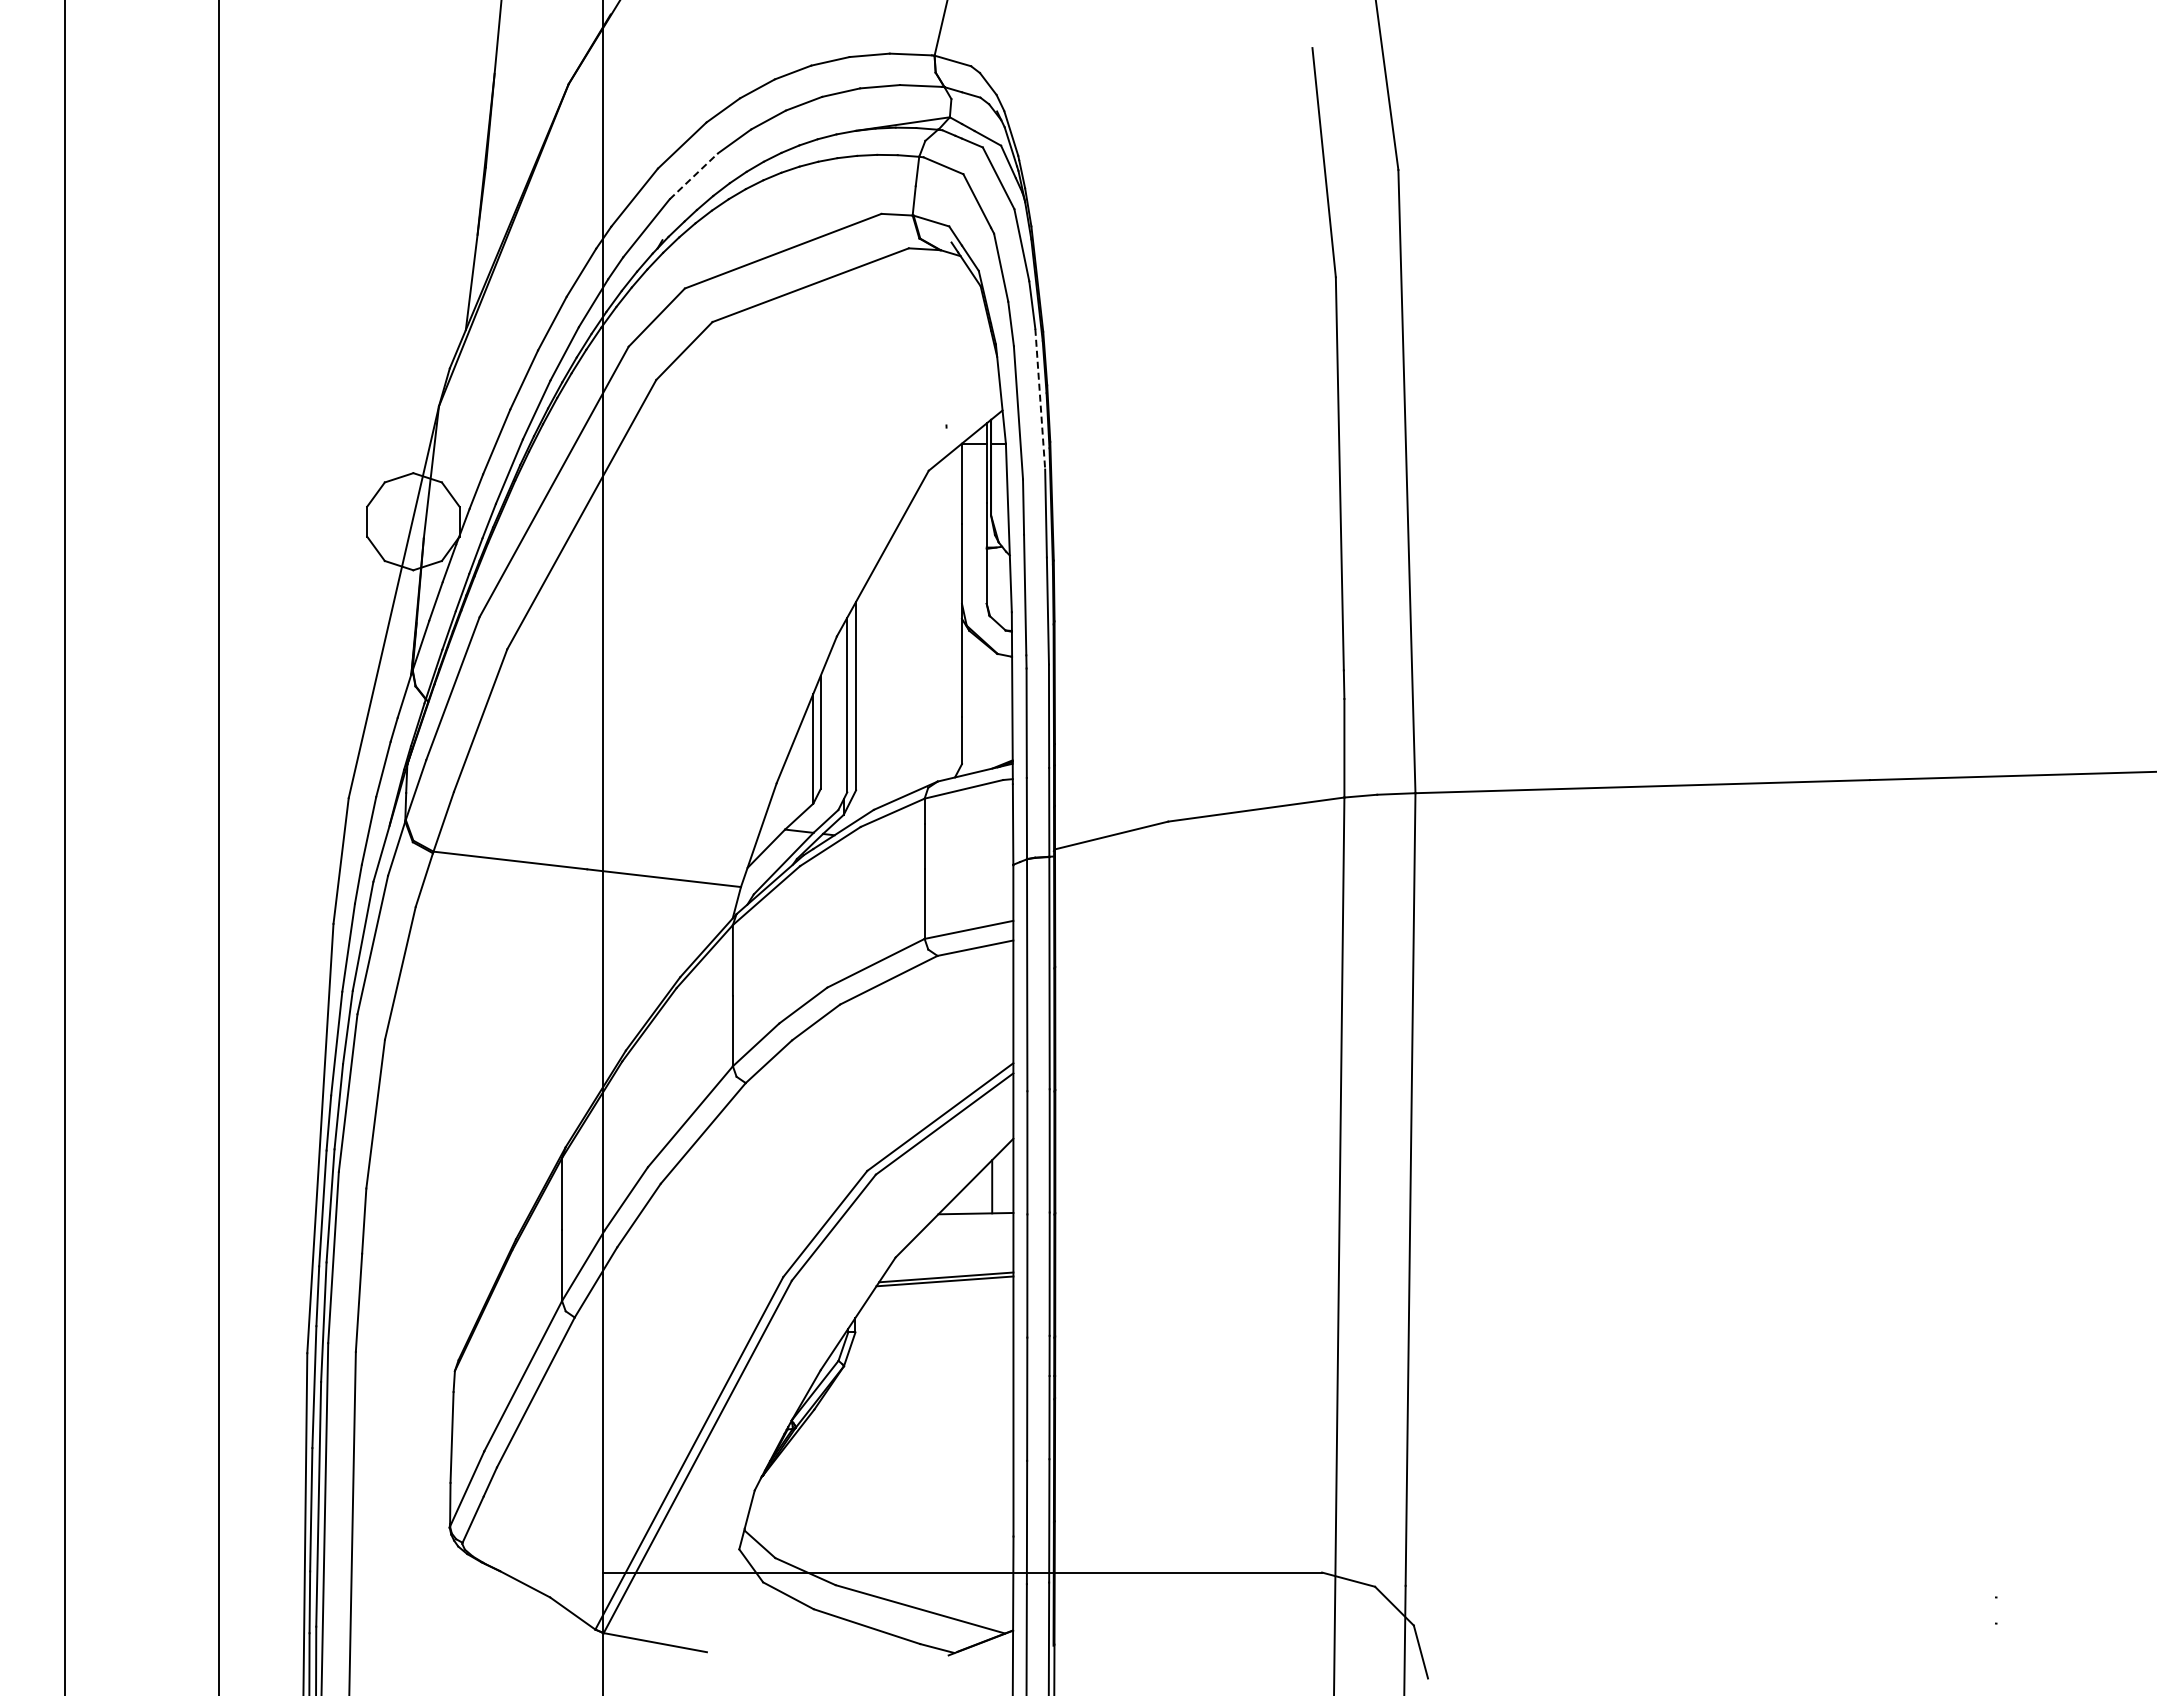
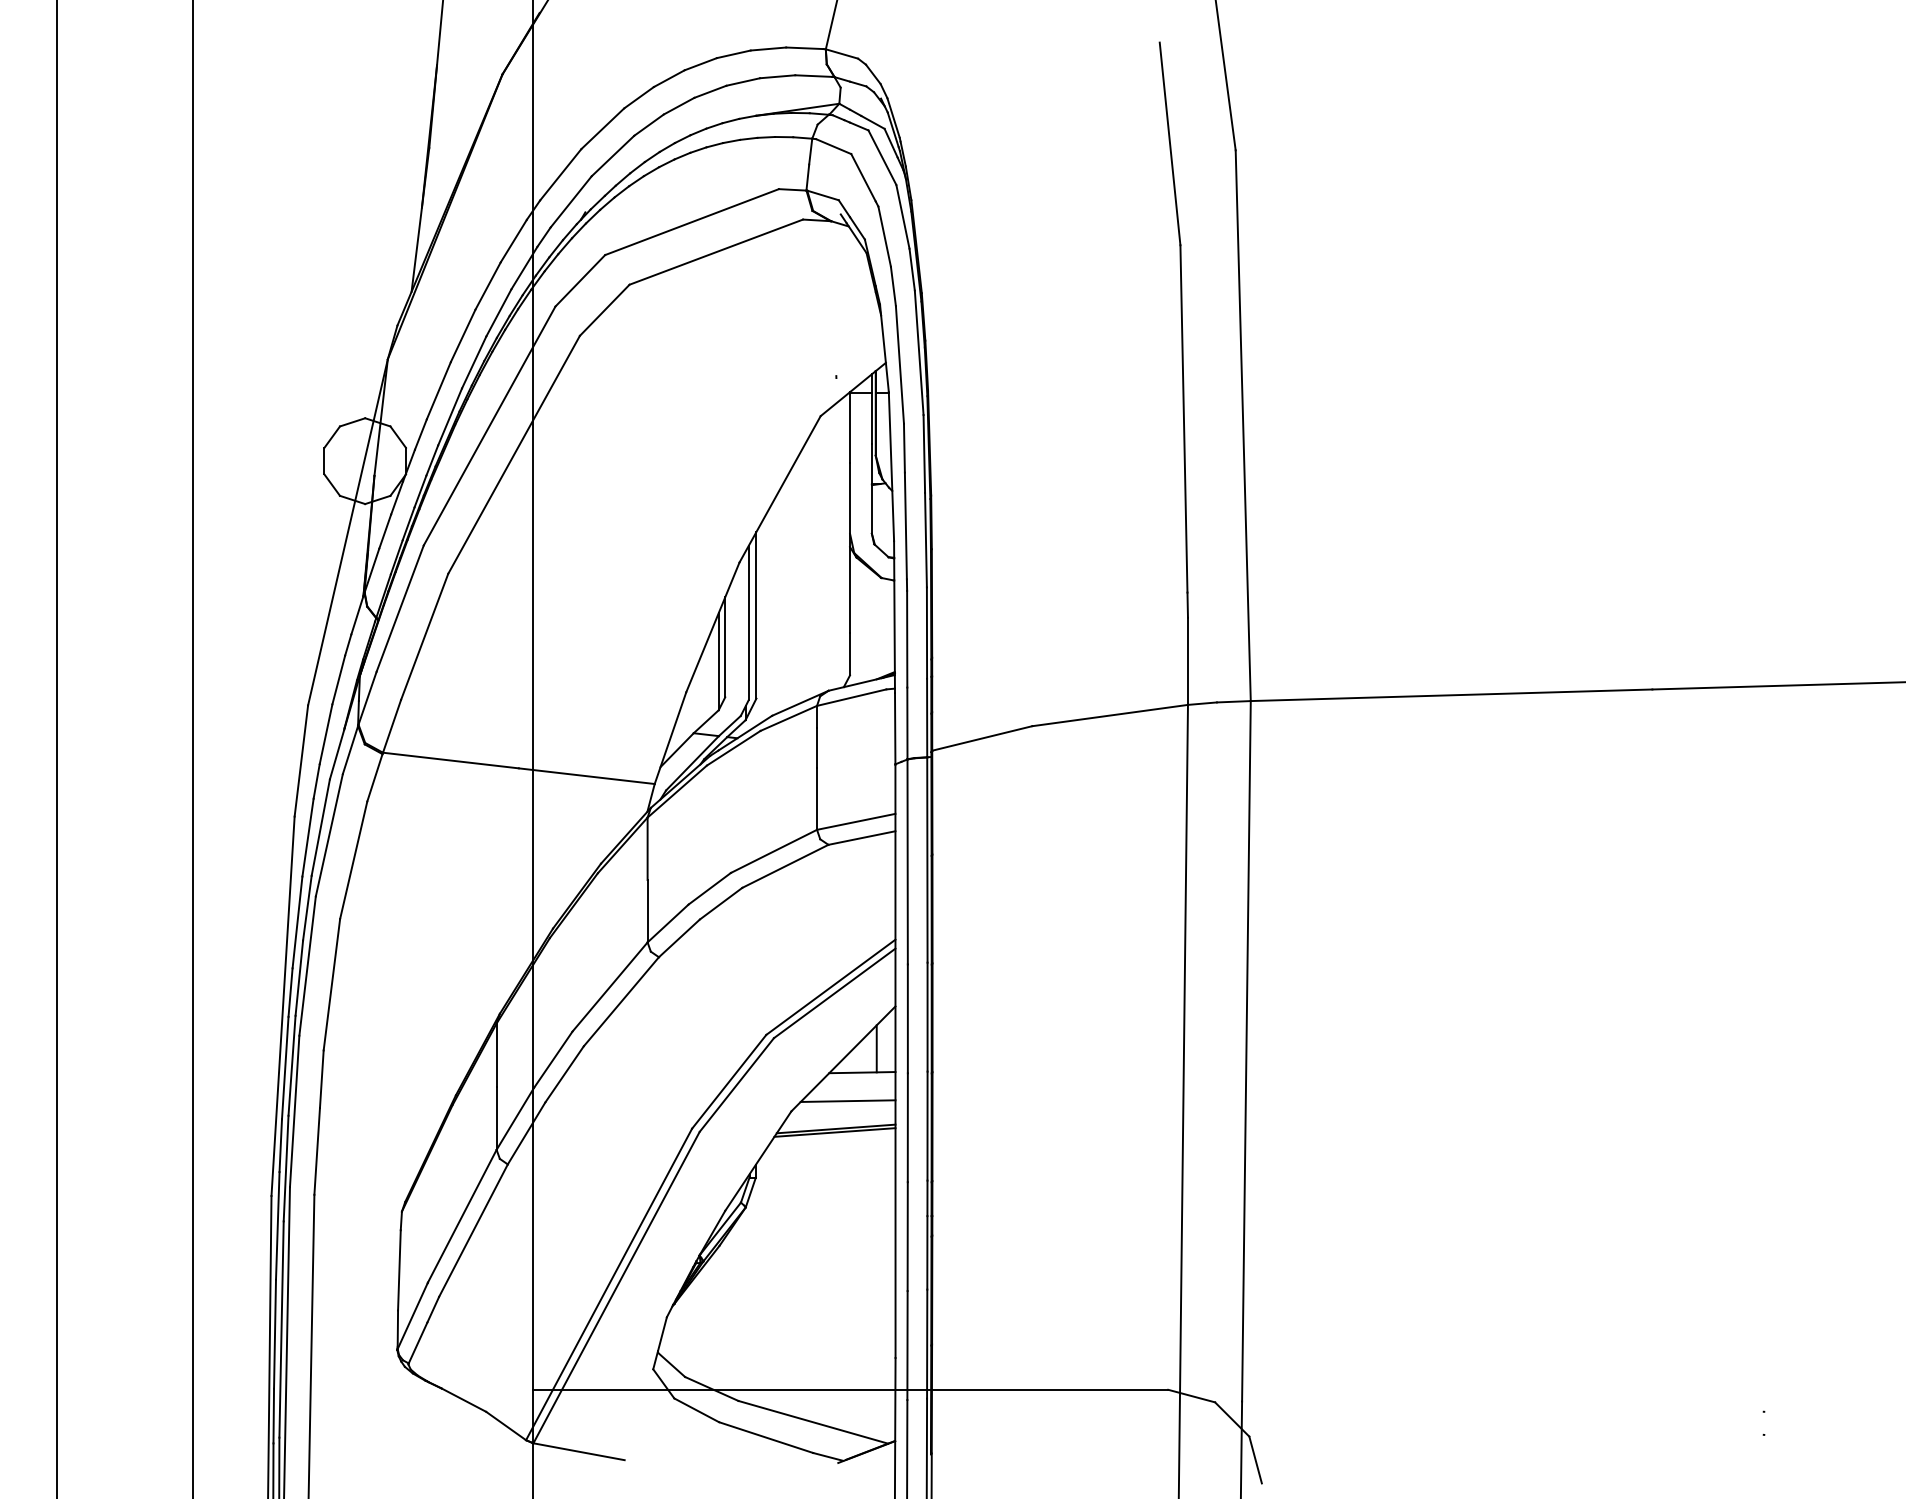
line: (694, 176) -> (613, 156), dashed -> solid
line: (1040, 399) -> (919, 353), dashed -> solid
line: (959, 1245) -> (847, 1100), added

